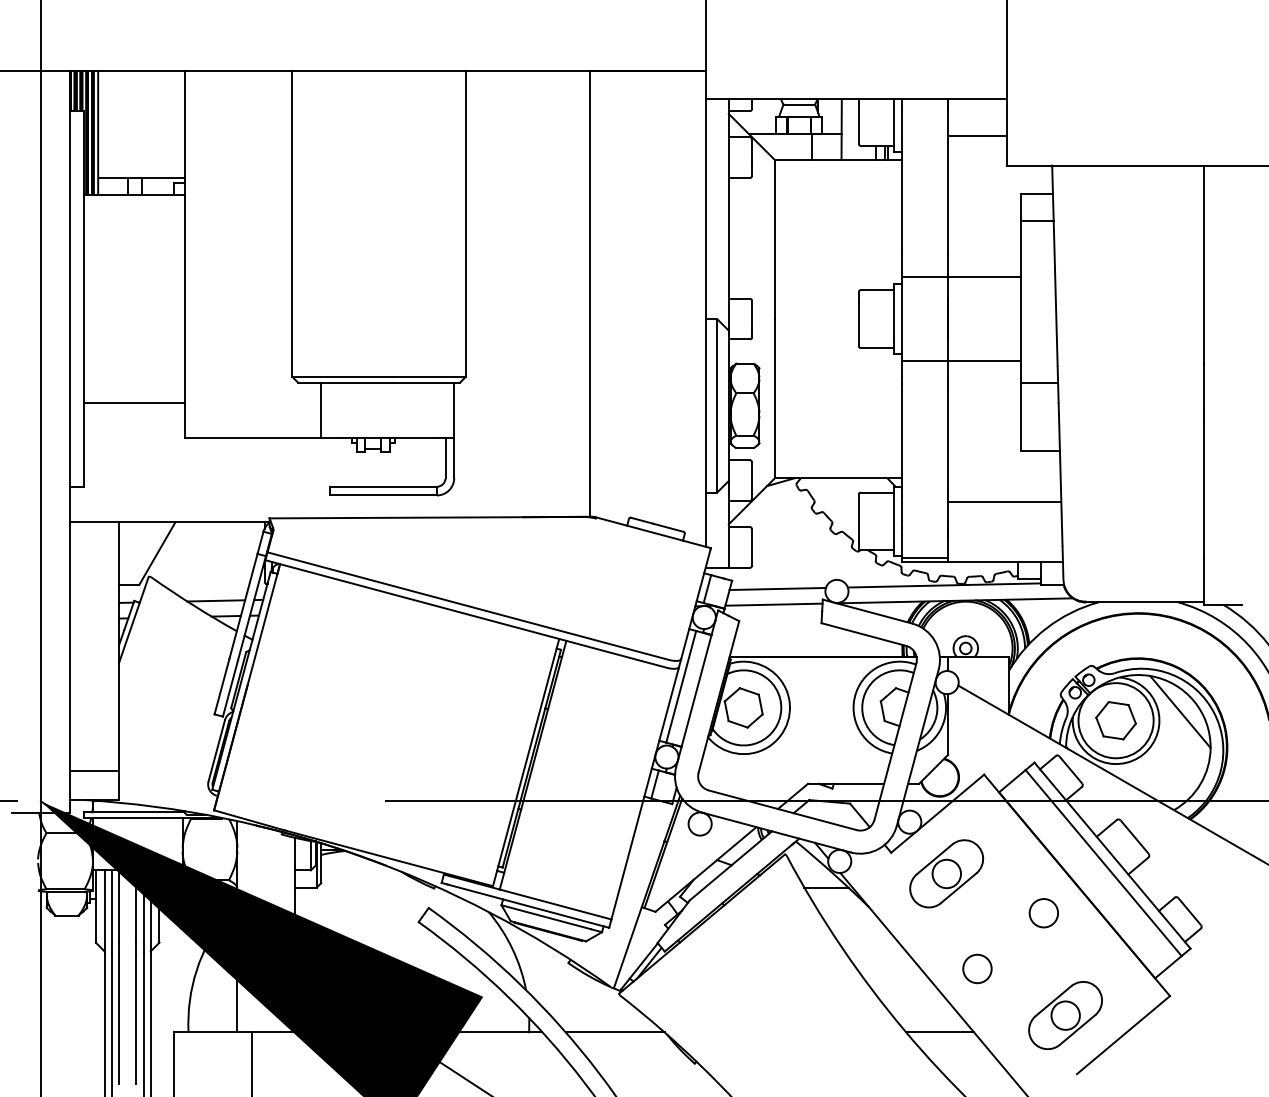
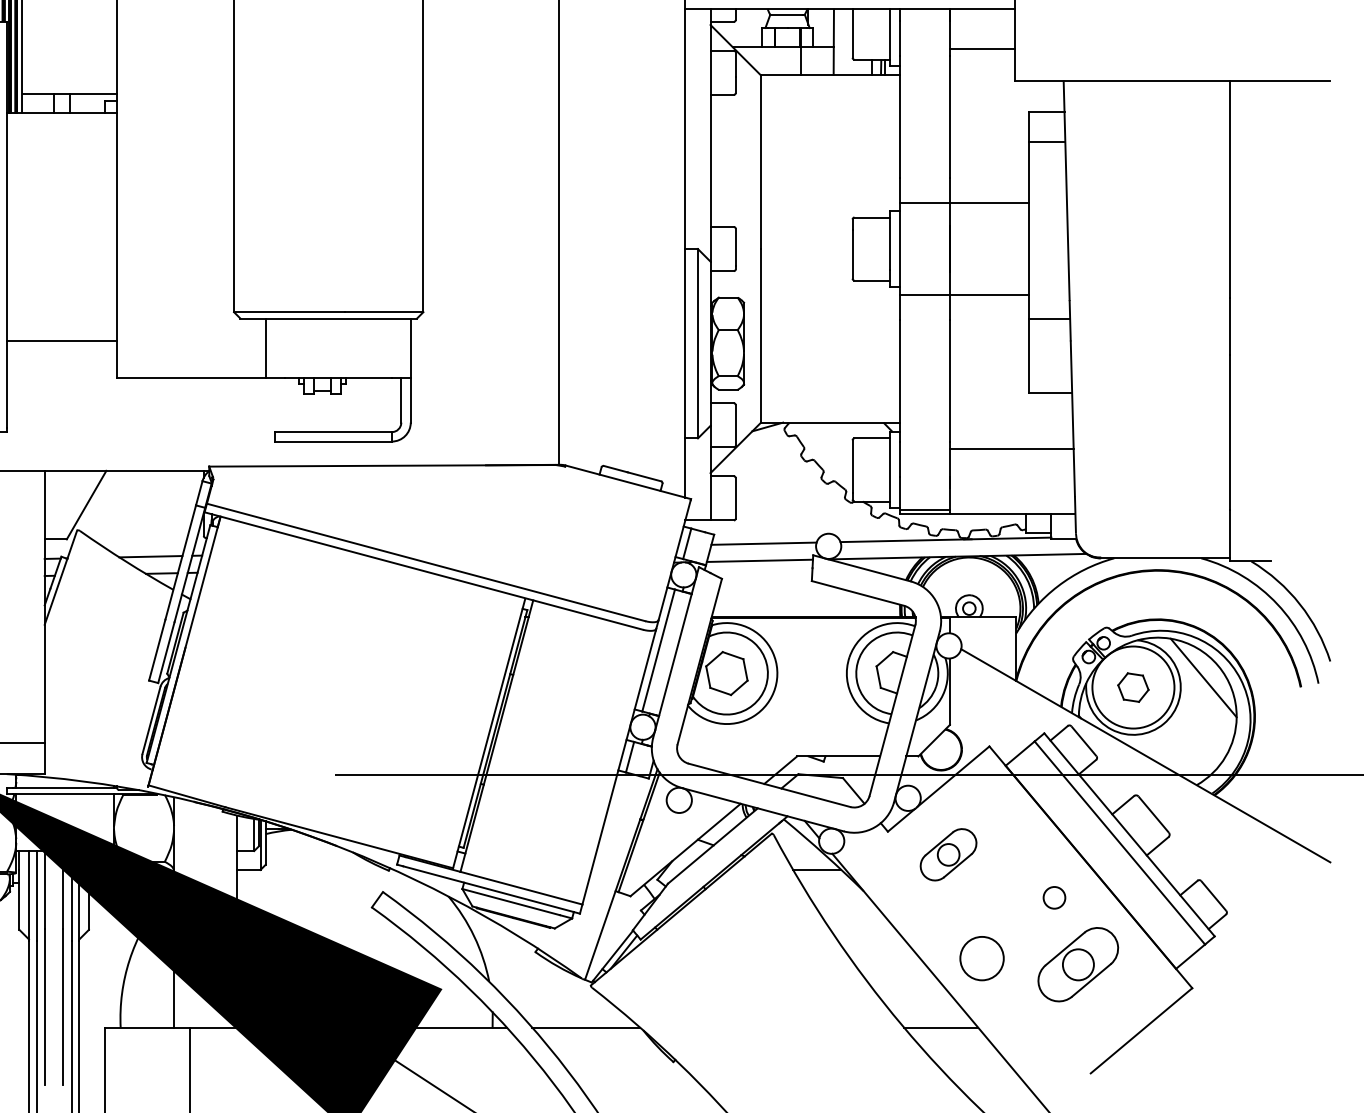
part: (1115, 720) -> (1132, 687), size x0.7
part: (946, 873) -> (948, 854), size x0.7
circle: (1043, 913) -> (1054, 898), size x0.7
circle: (977, 968) -> (982, 958), size x1.4
part: (1065, 1015) -> (1078, 964), moved

